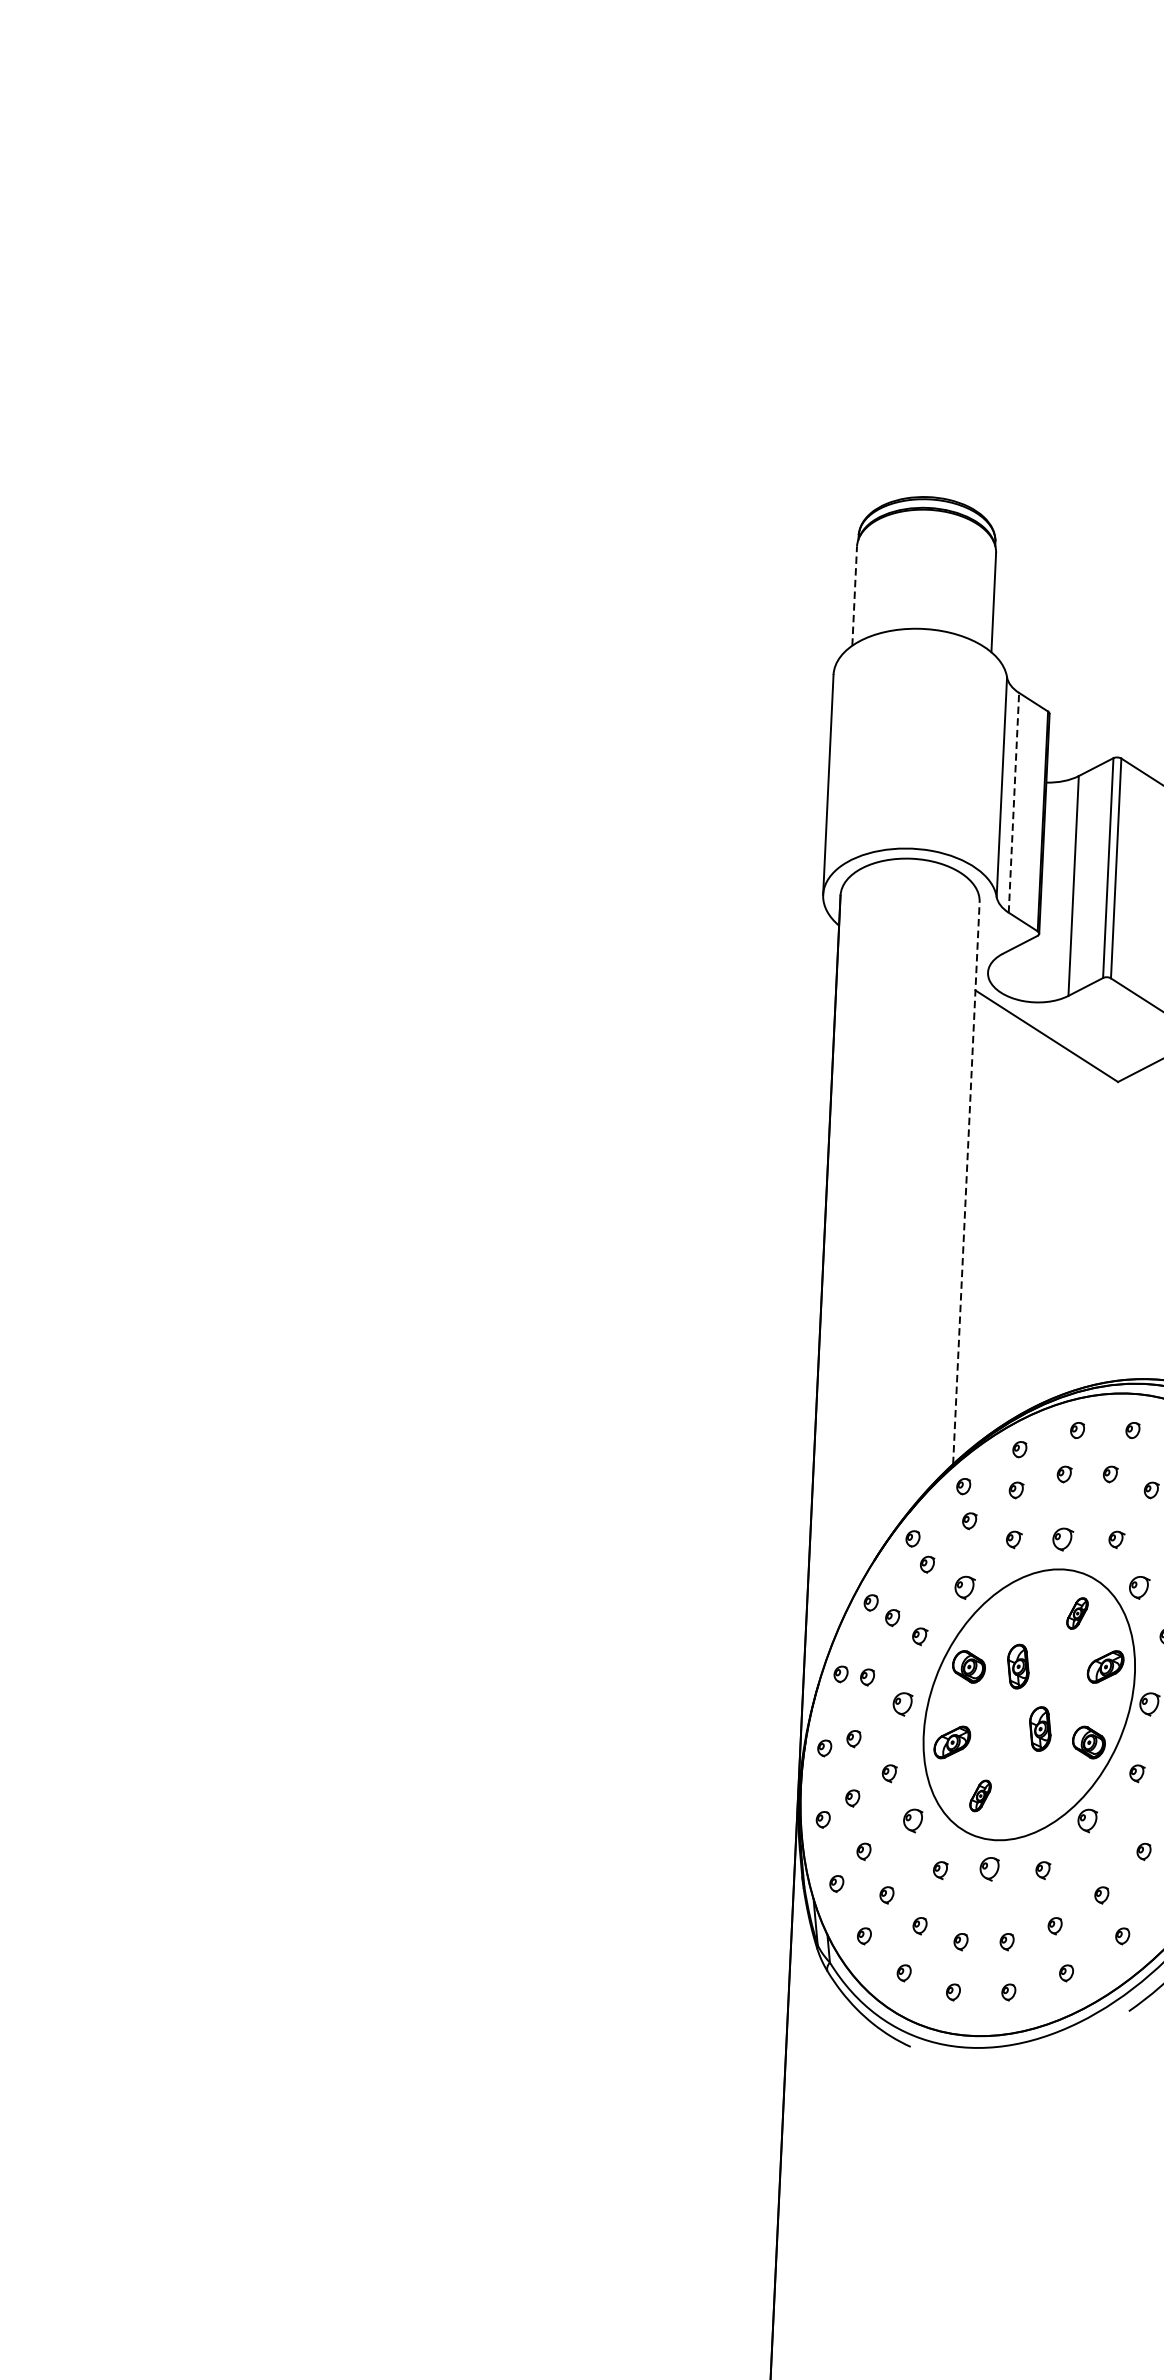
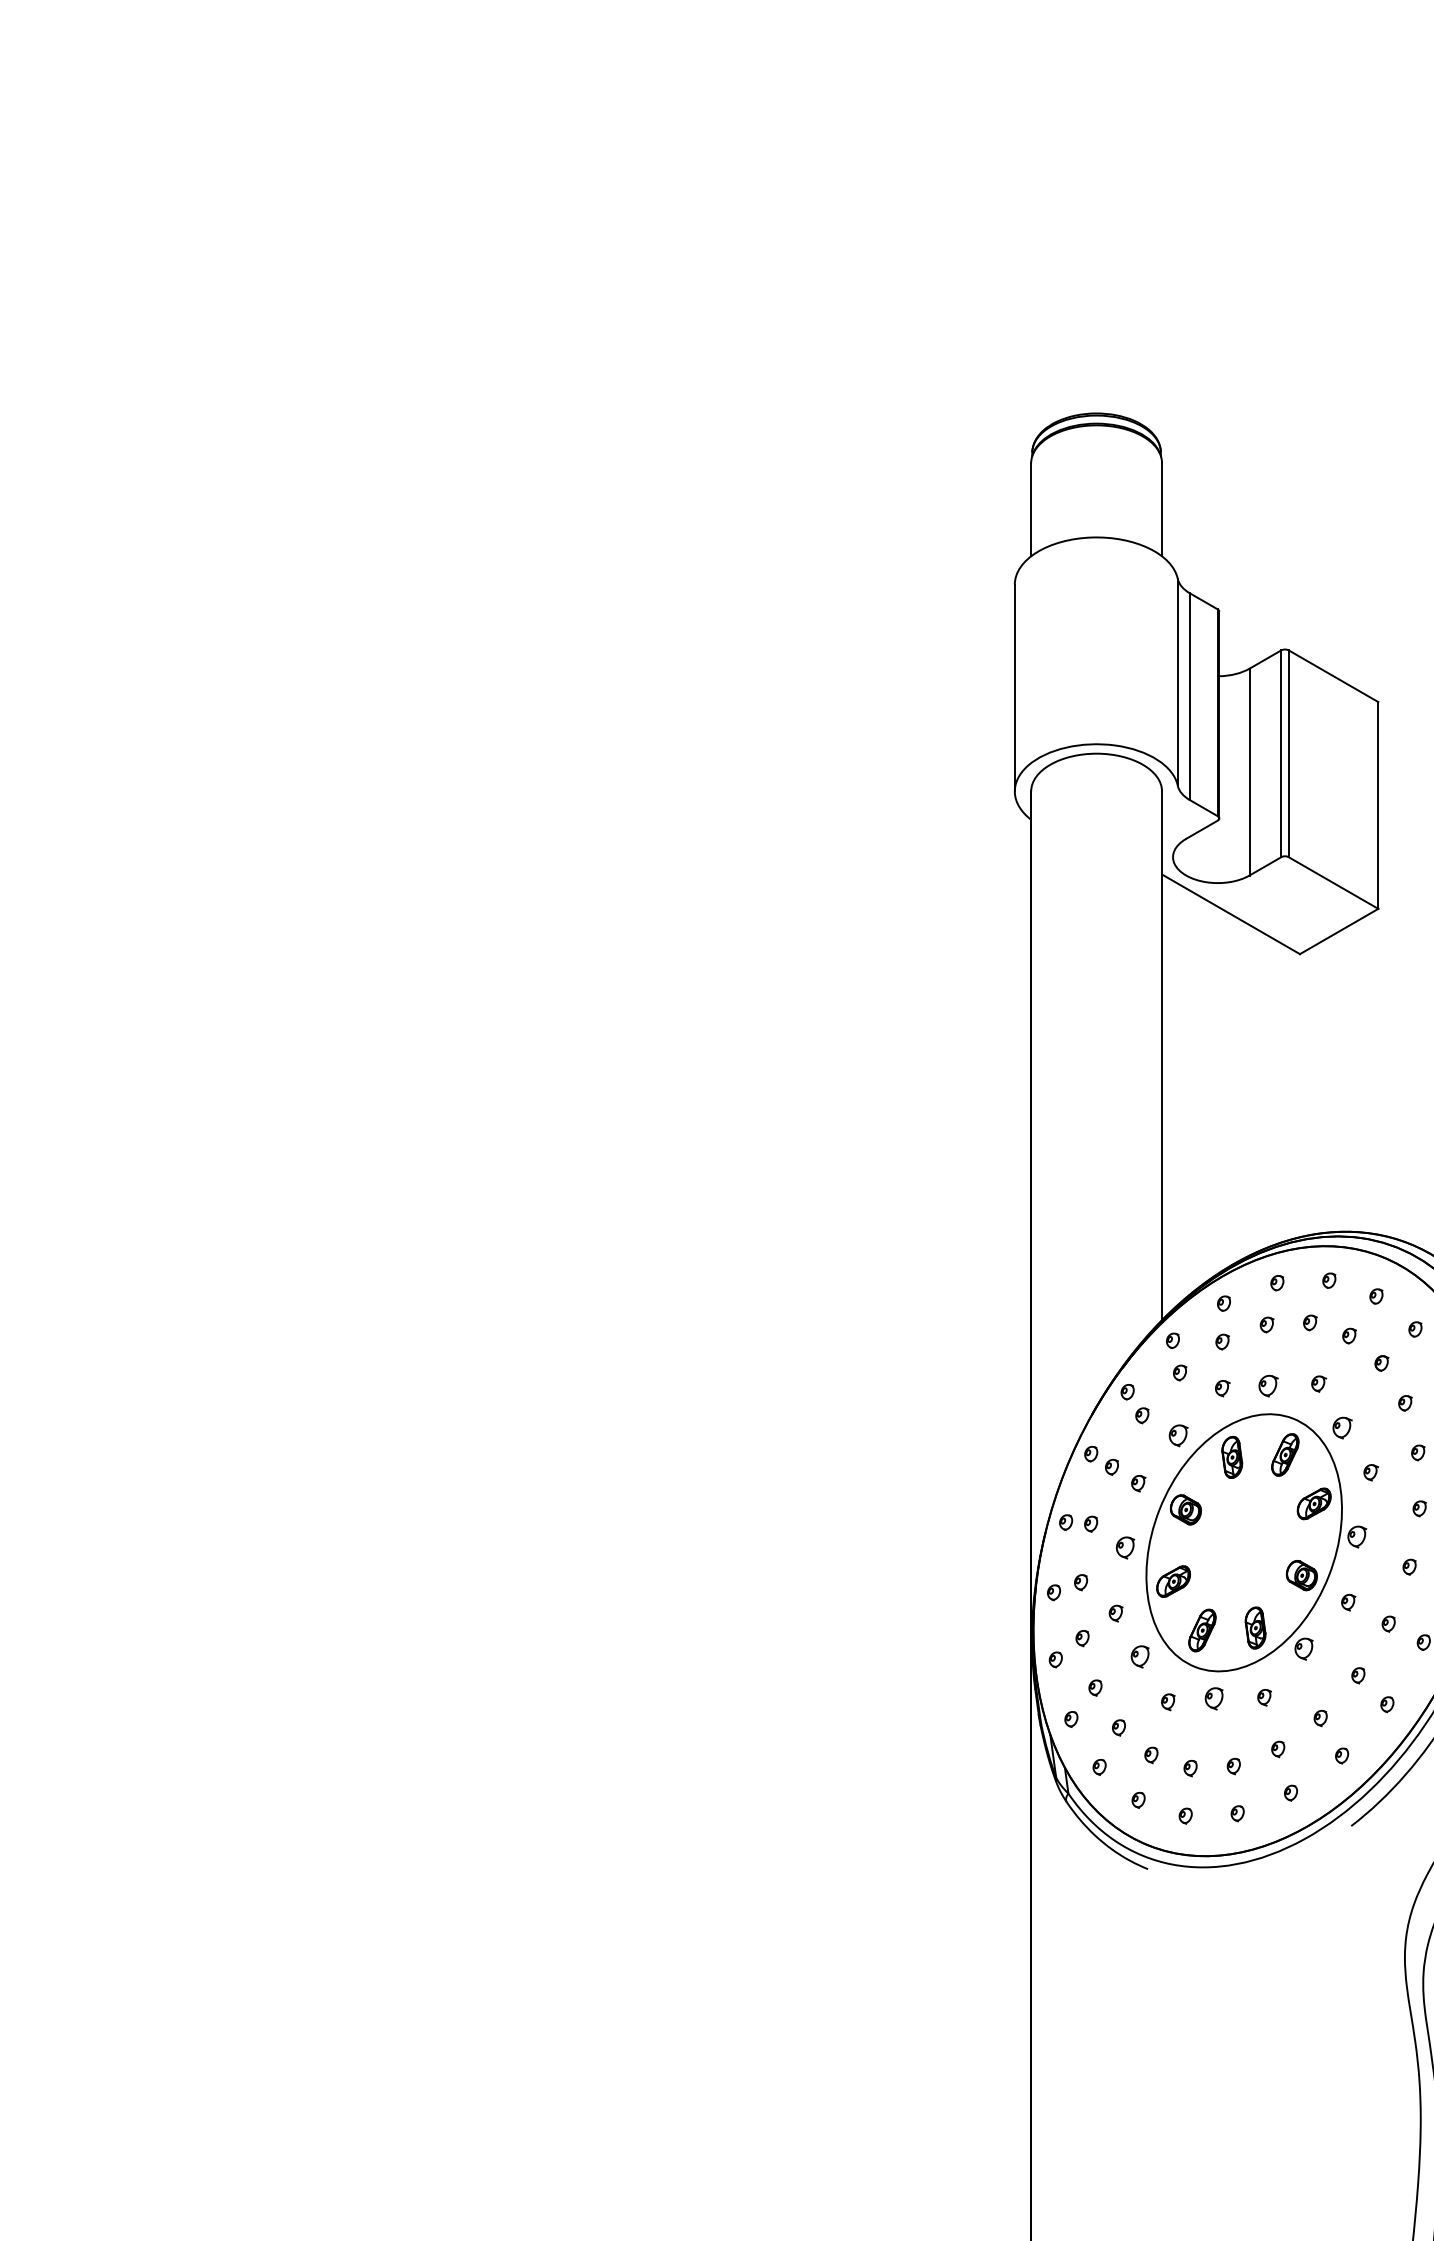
line: (855, 595) -> (1031, 509), dashed -> solid
line: (1013, 802) -> (1189, 696), dashed -> solid
line: (966, 1182) -> (1162, 1055), dashed -> solid
part: (1077, 1613) -> (1285, 1454), size x1.43
part: (1018, 1665) -> (1232, 1456), moved
part: (1040, 1728) -> (1255, 1627), moved
part: (980, 1795) -> (1202, 1630), size x1.43

